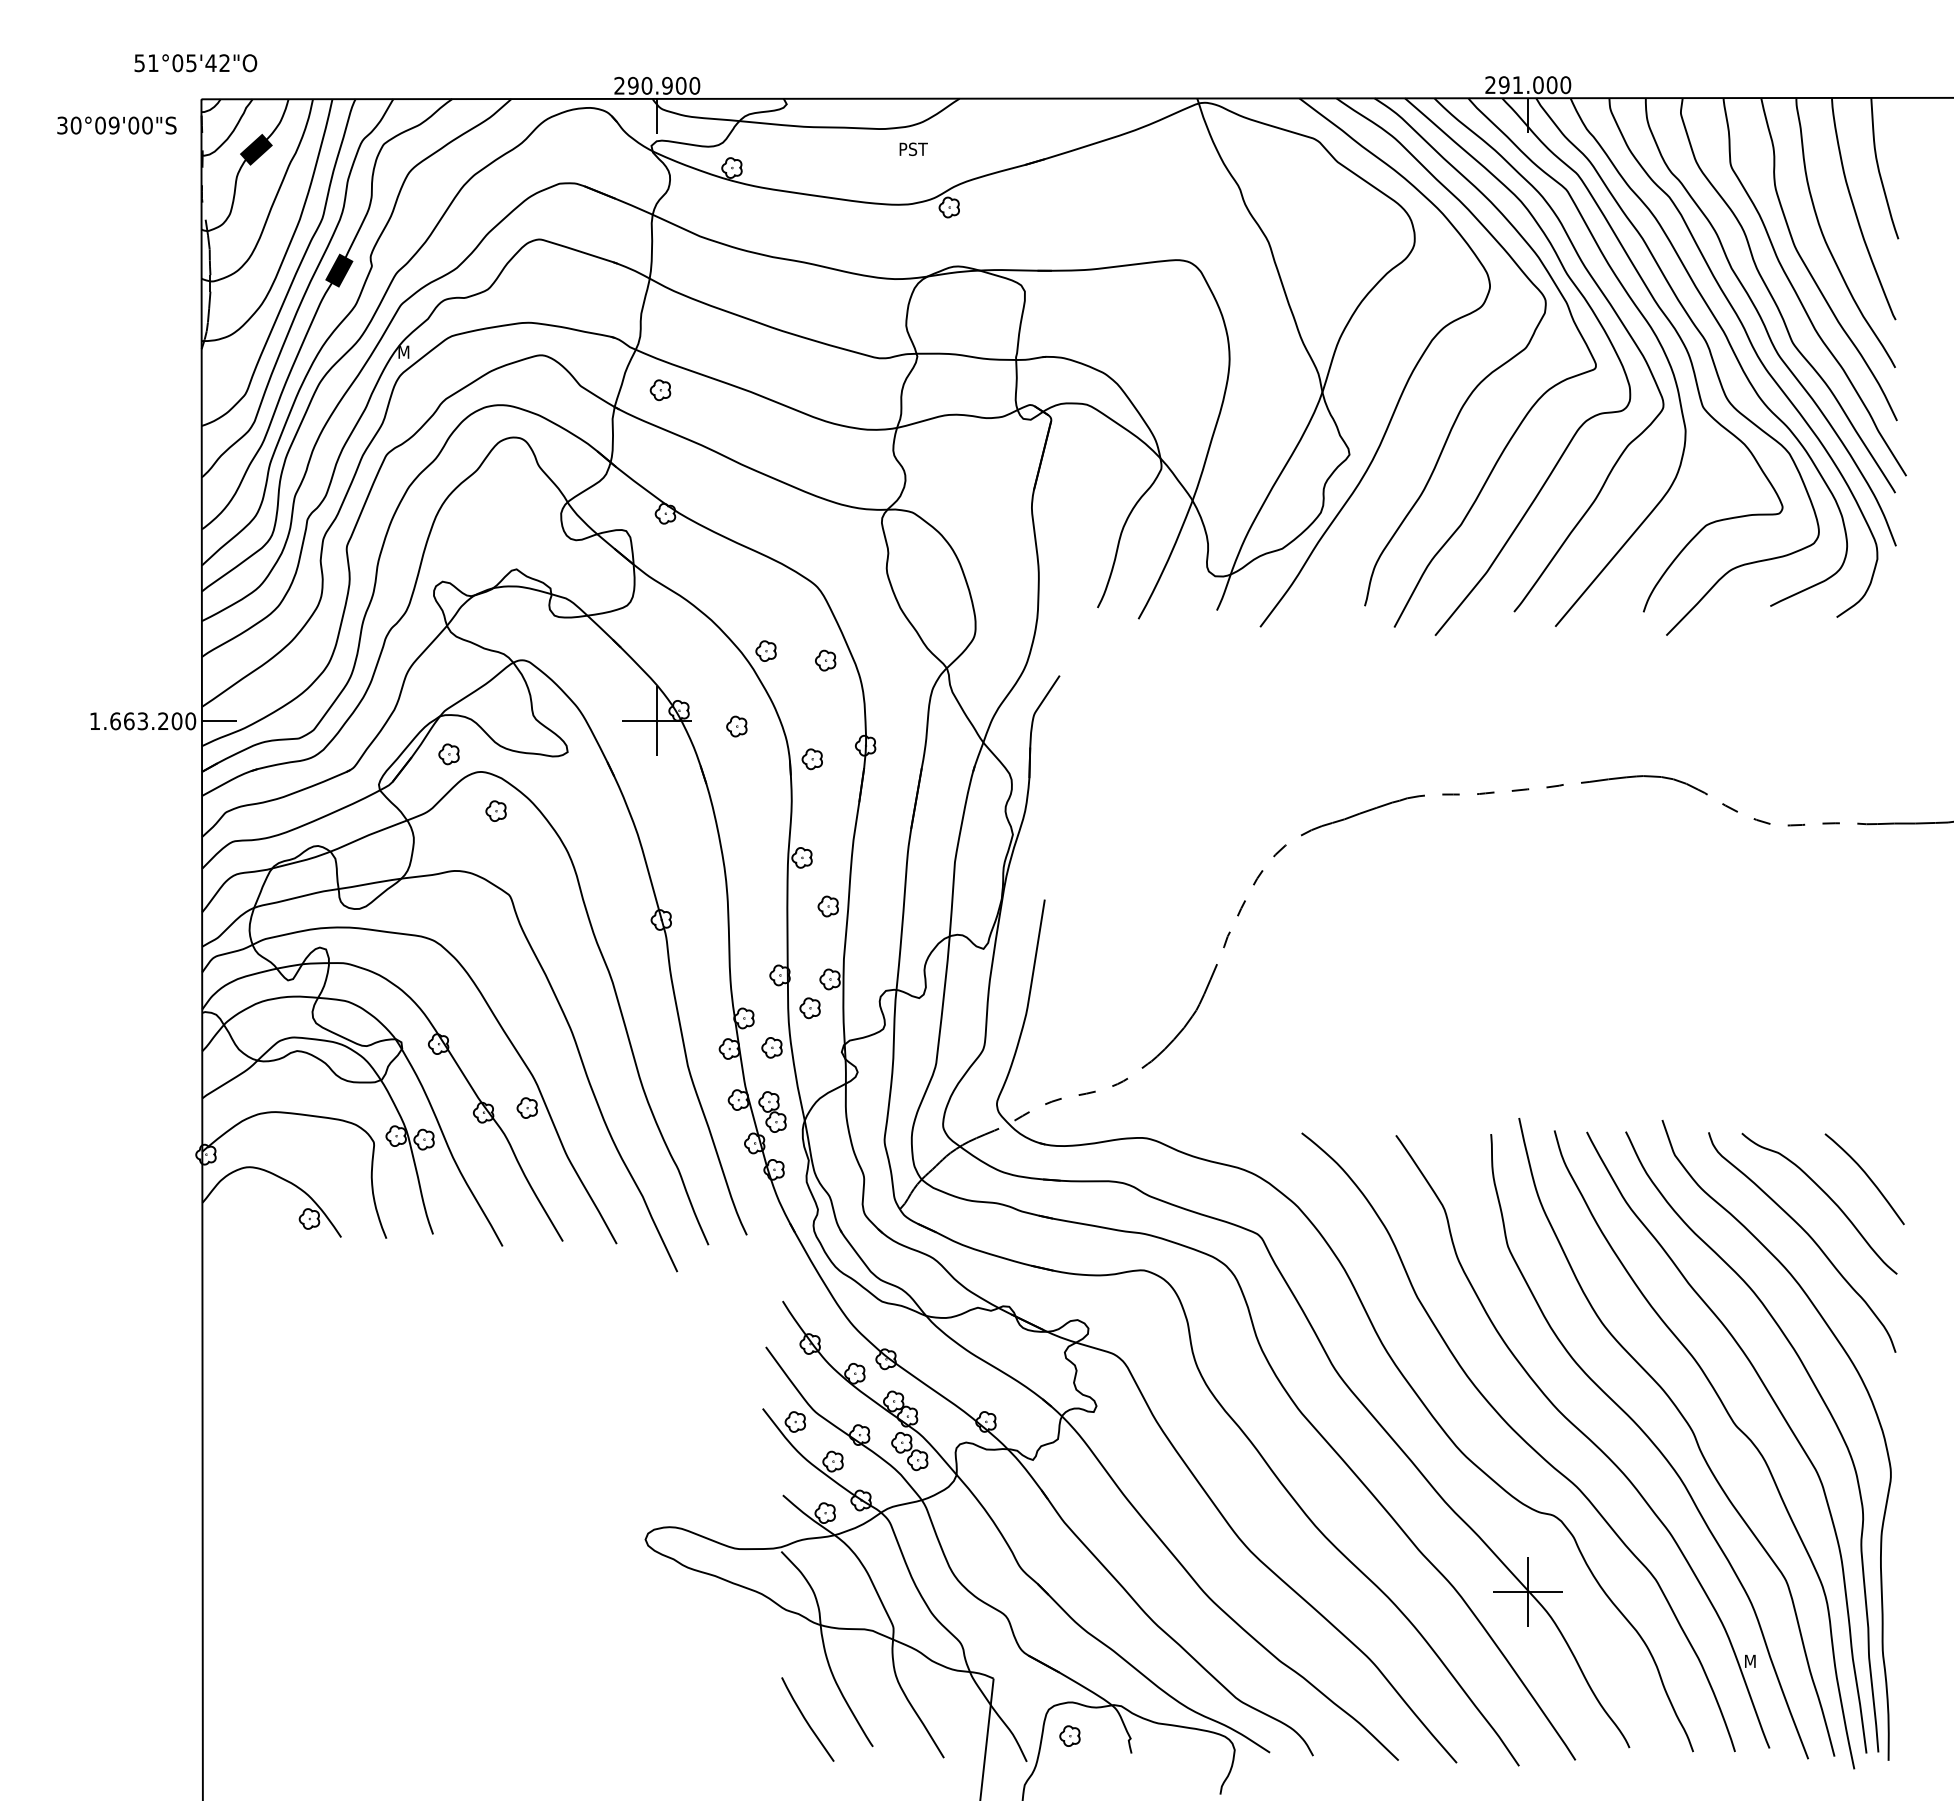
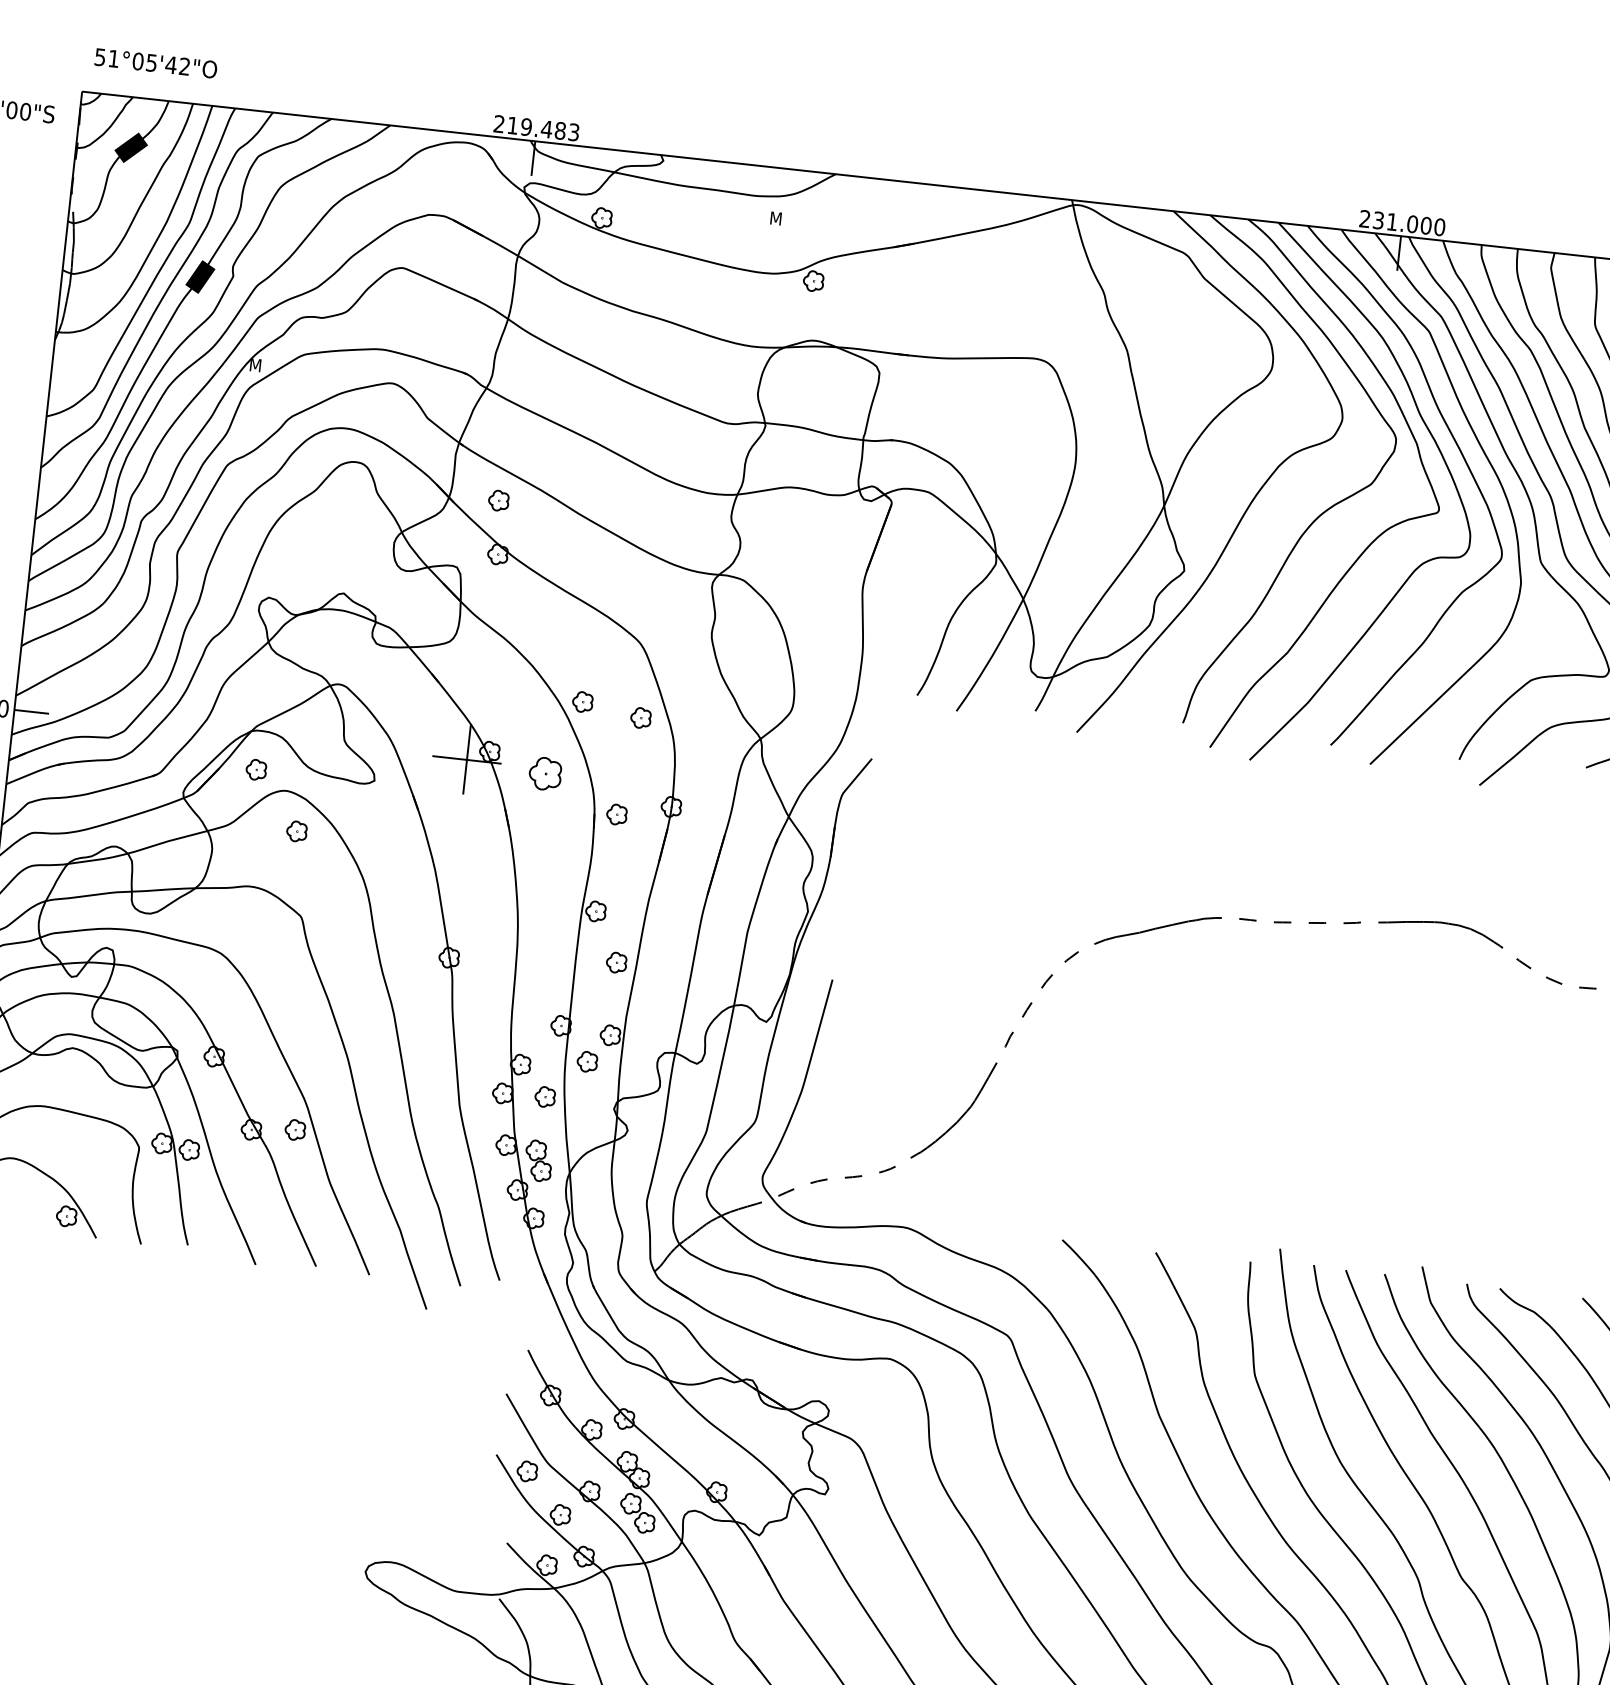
text: (195, 63) -> (155, 63), moved
text: (1503, 84) -> (1377, 219), 291.000 -> 231.000
text: (664, 85) -> (543, 128), 290.900 -> 219.483
text: (914, 149) -> (785, 219), PST -> M
part: (660, 390) -> (498, 501), moved
part: (736, 726) -> (545, 773), size x1.6

